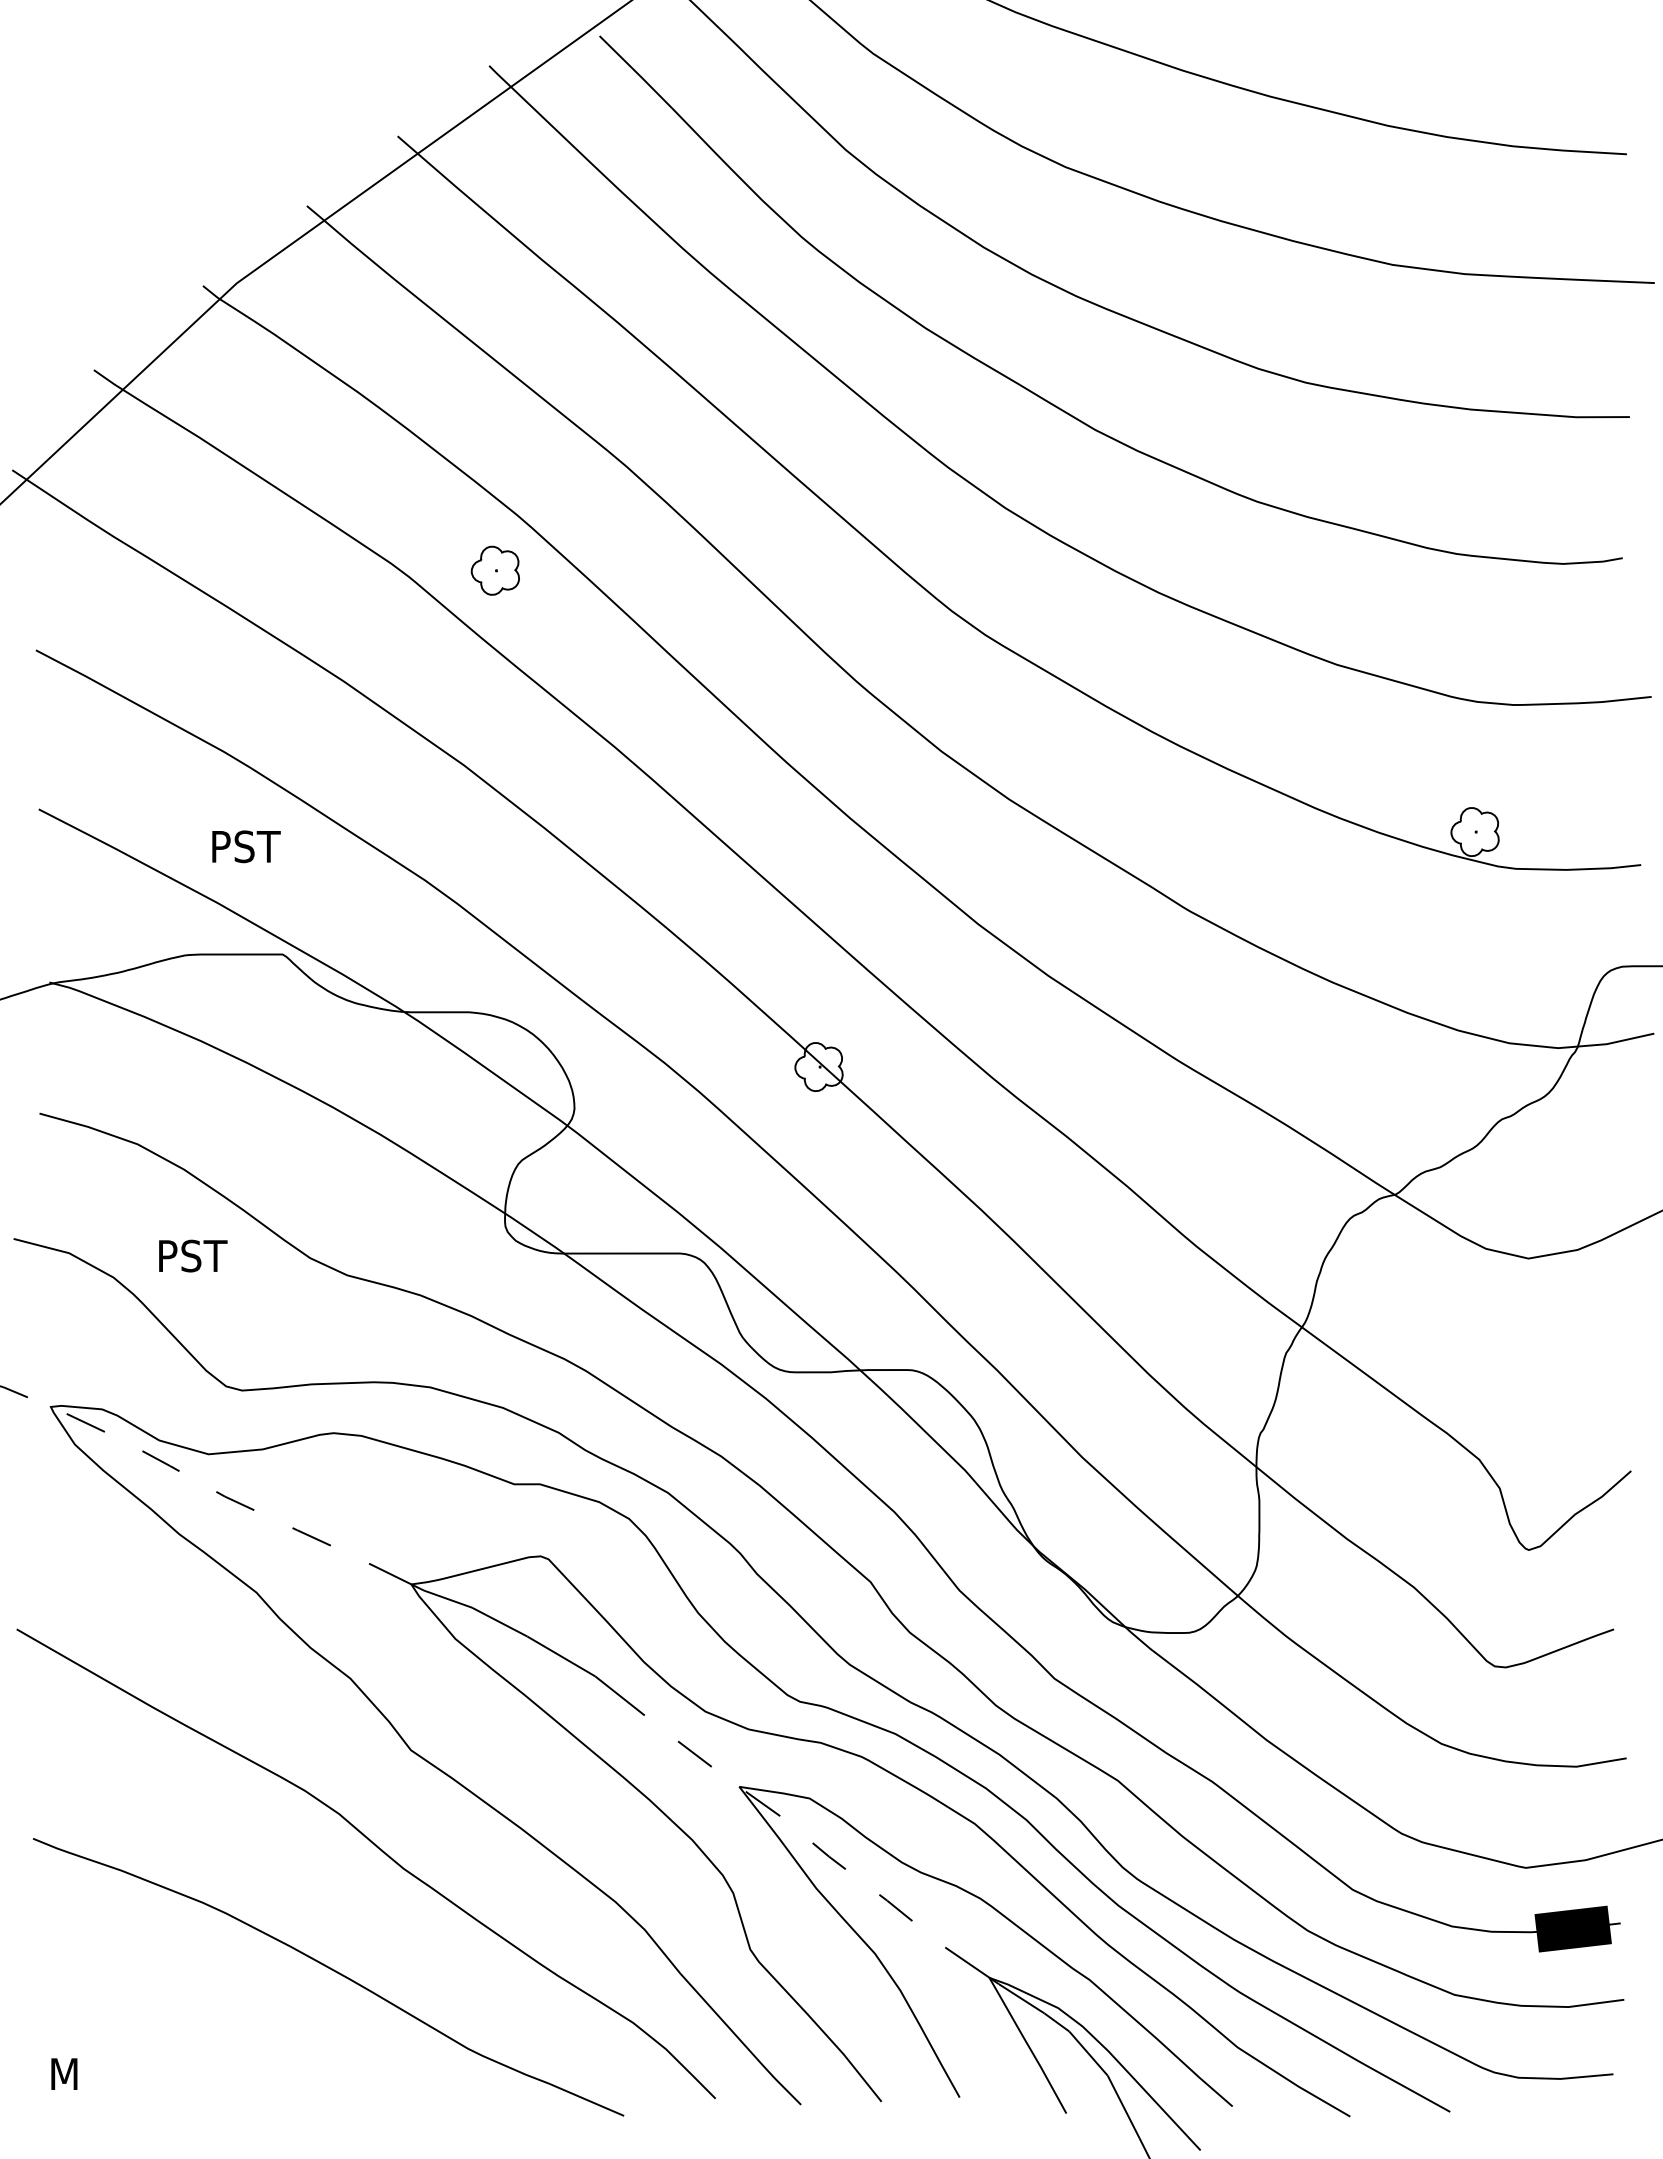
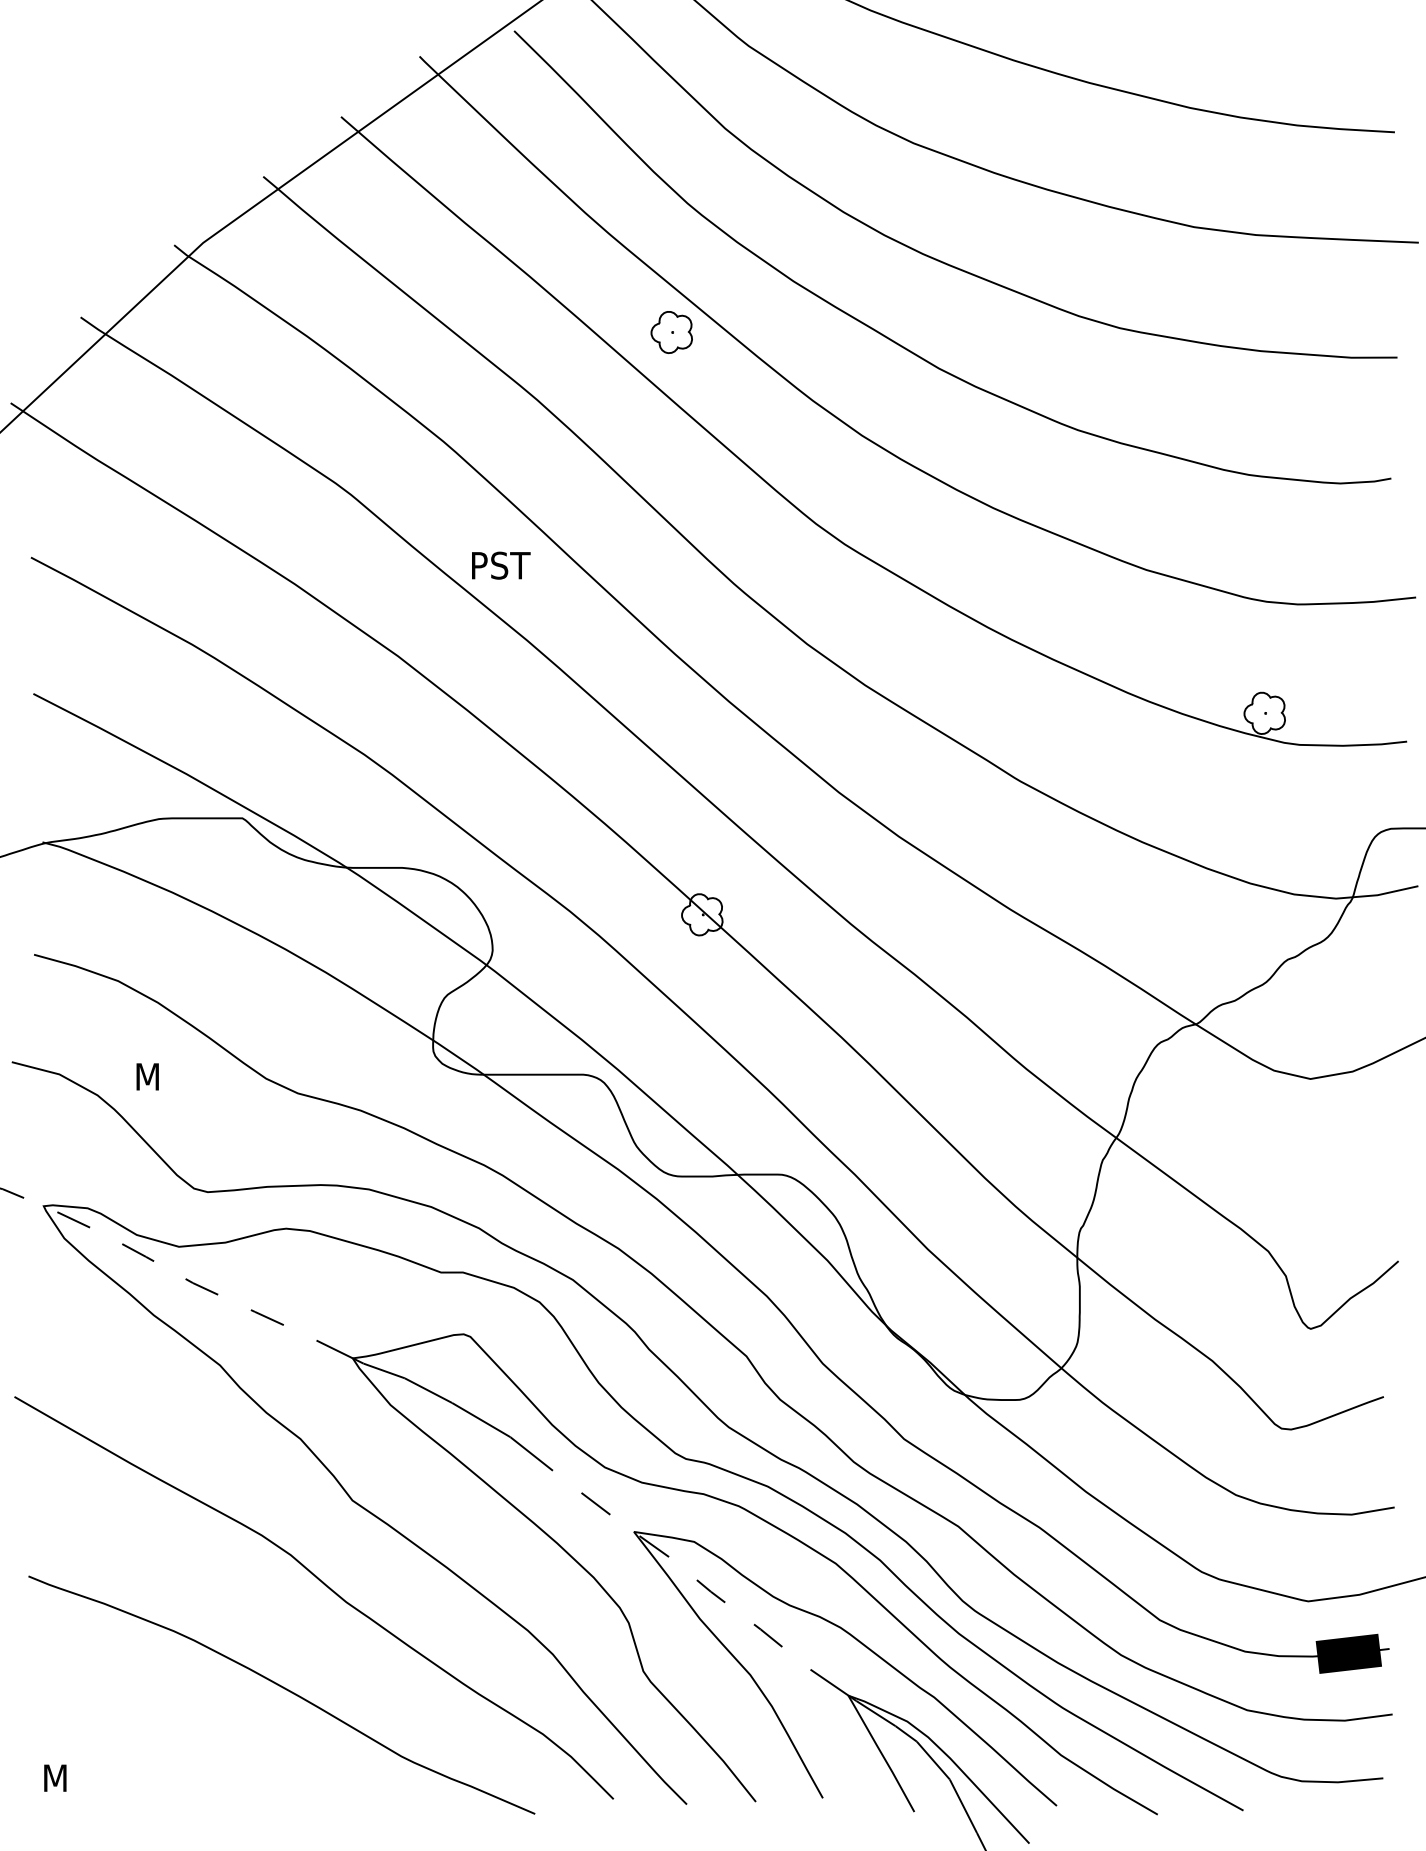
part: (494, 570) -> (670, 332), moved
text: (246, 846) -> (501, 565), moved
text: (194, 1255) -> (166, 1076), PST -> M

